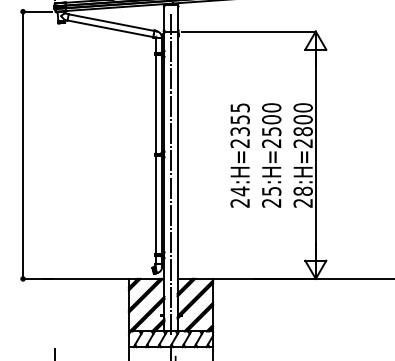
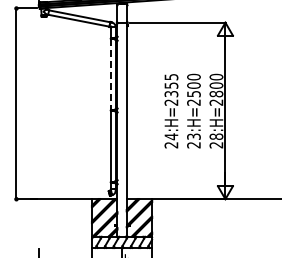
line: (156, 105) -> (111, 75), solid -> dashed
line: (171, 174) -> (122, 124), removed
text: (271, 191) -> (193, 136), 25:H=2500 -> 23:H=2500

